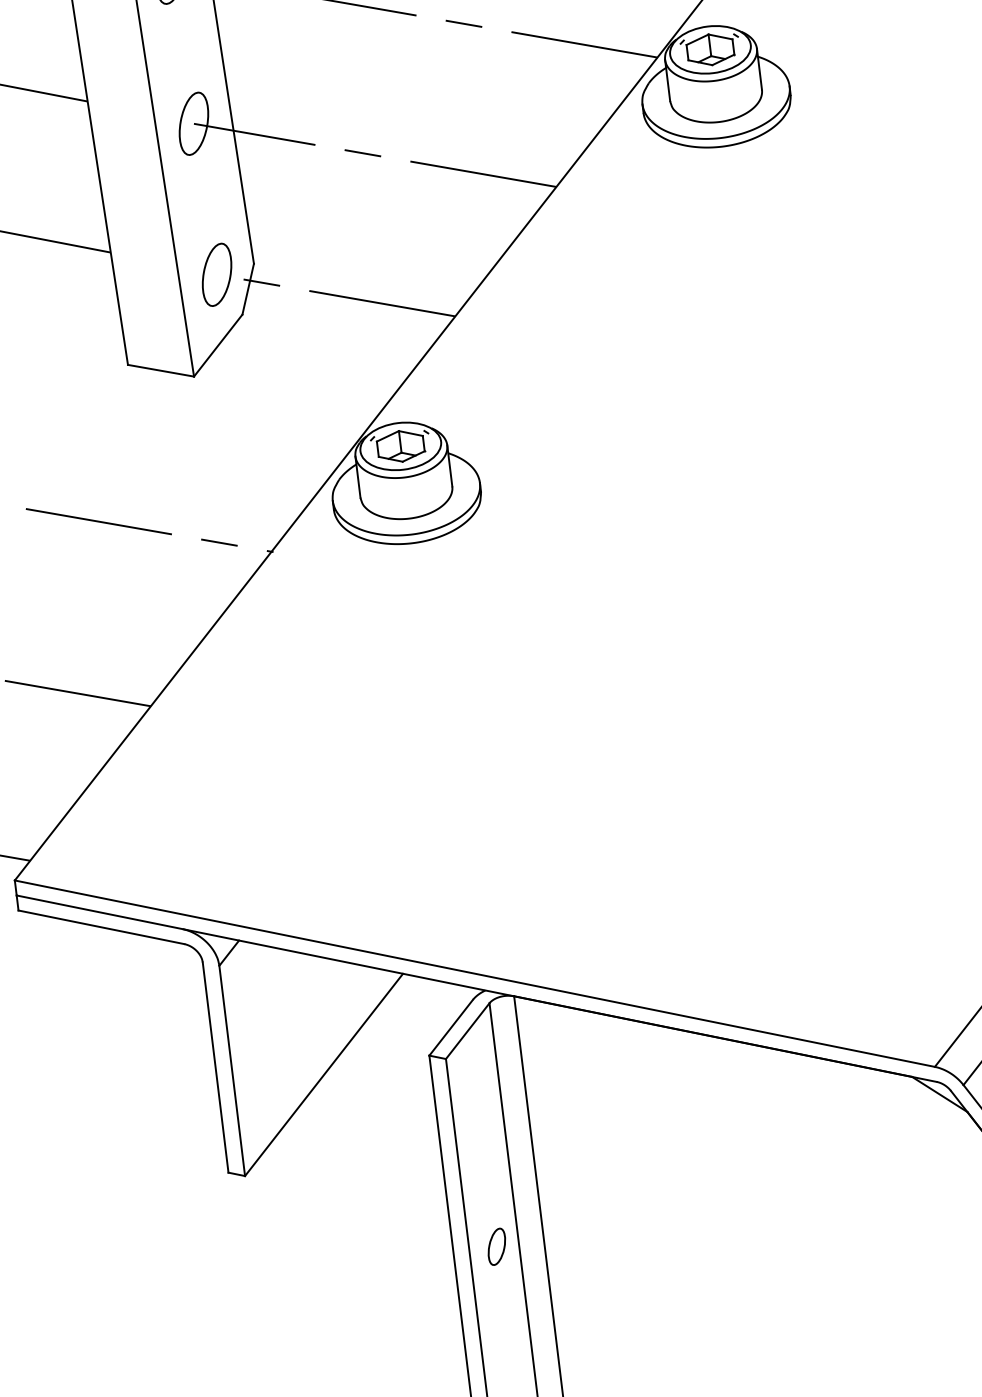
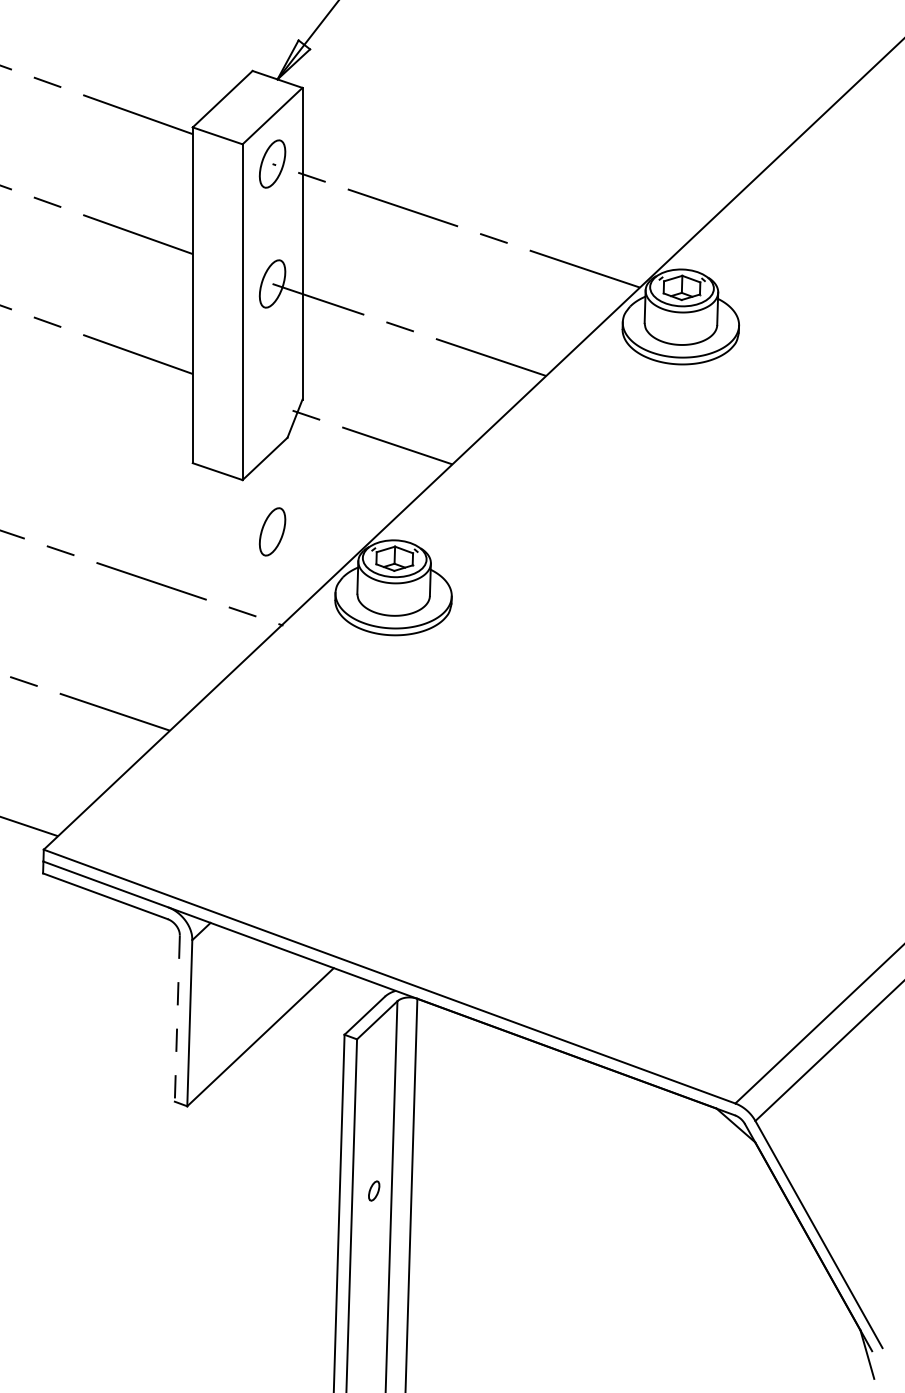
part: (216, 274) -> (272, 531), moved
line: (215, 1068) -> (177, 1019), solid -> dashed
part: (495, 1246) -> (373, 1190), size x0.7

